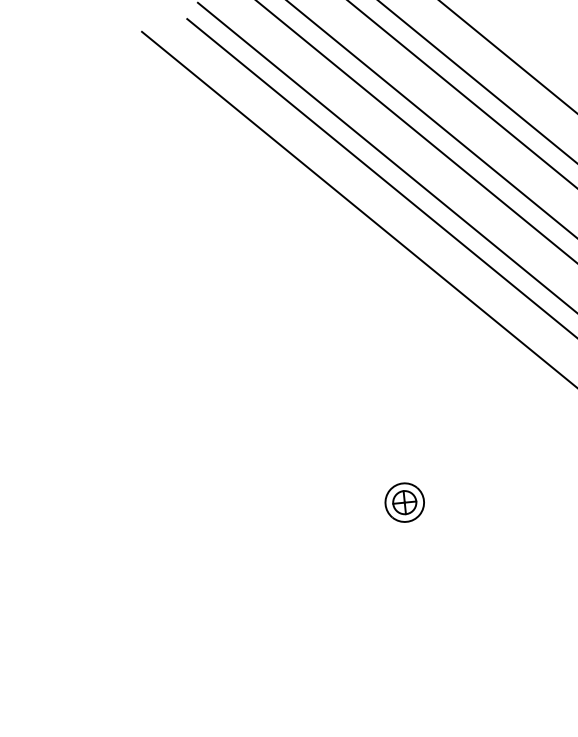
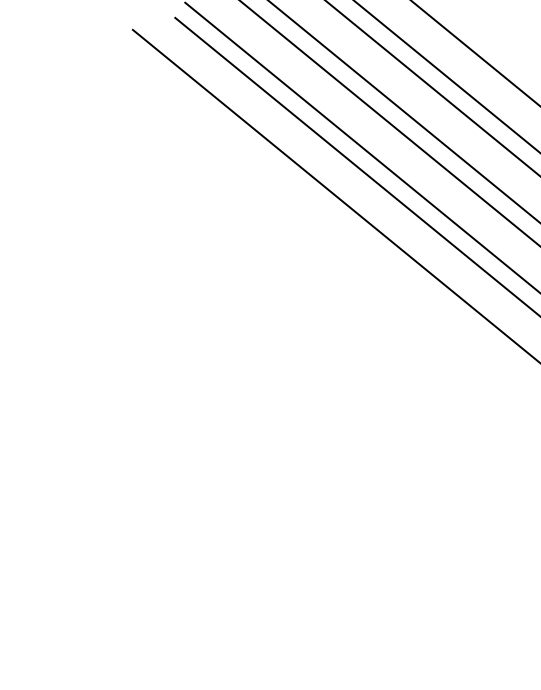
part: (404, 502) -> (378, 470), removed

